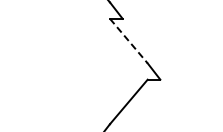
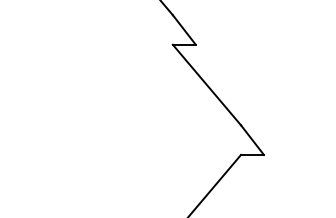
line: (129, 41) -> (208, 85), dashed -> solid

